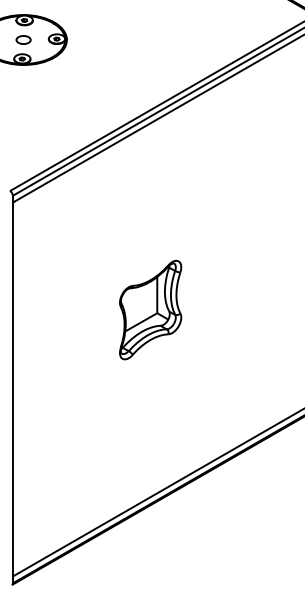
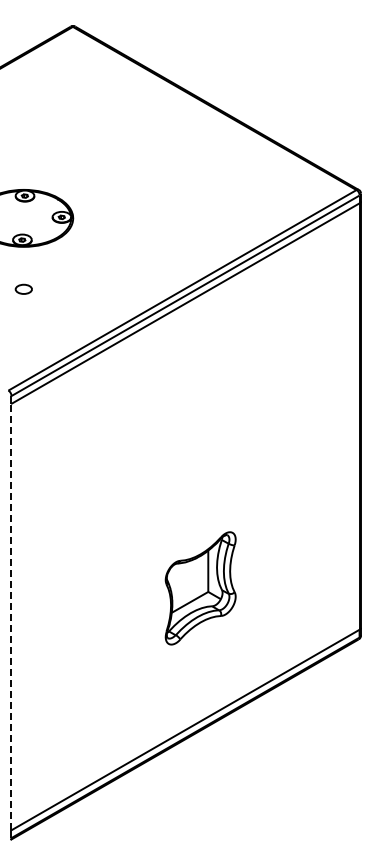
part: (23, 39) -> (23, 288), moved
part: (150, 310) -> (200, 588), moved
line: (12, 389) -> (11, 616), solid -> dashed

